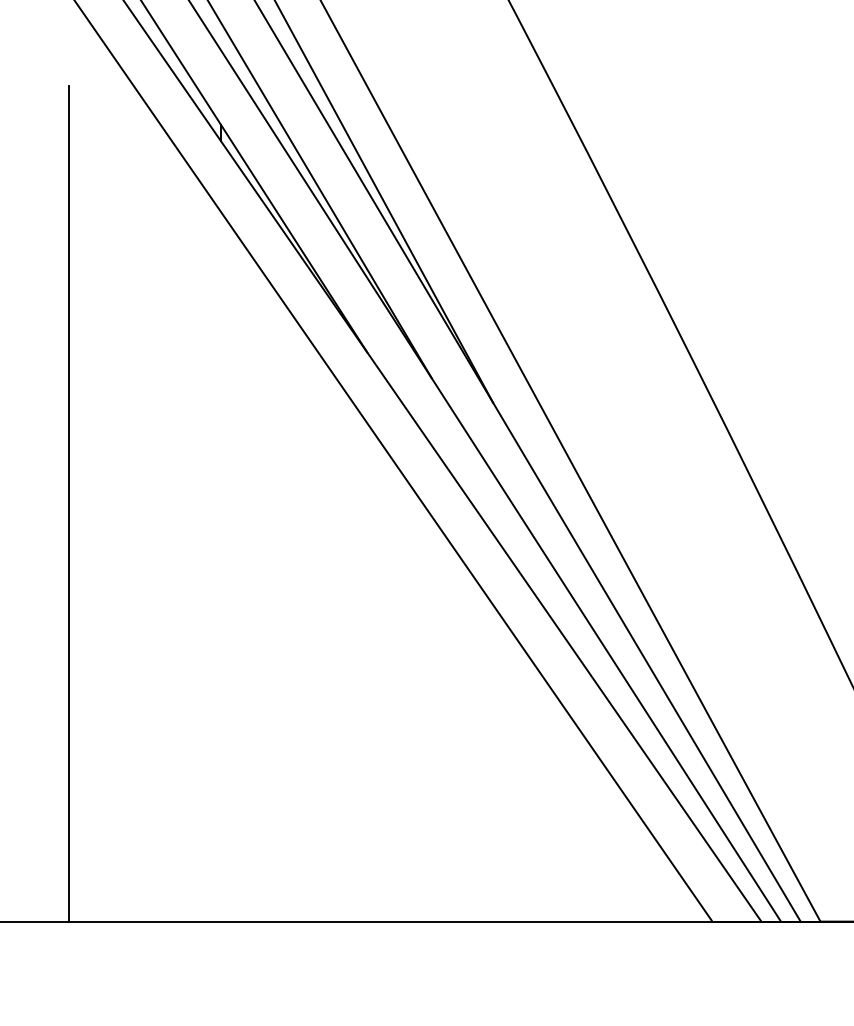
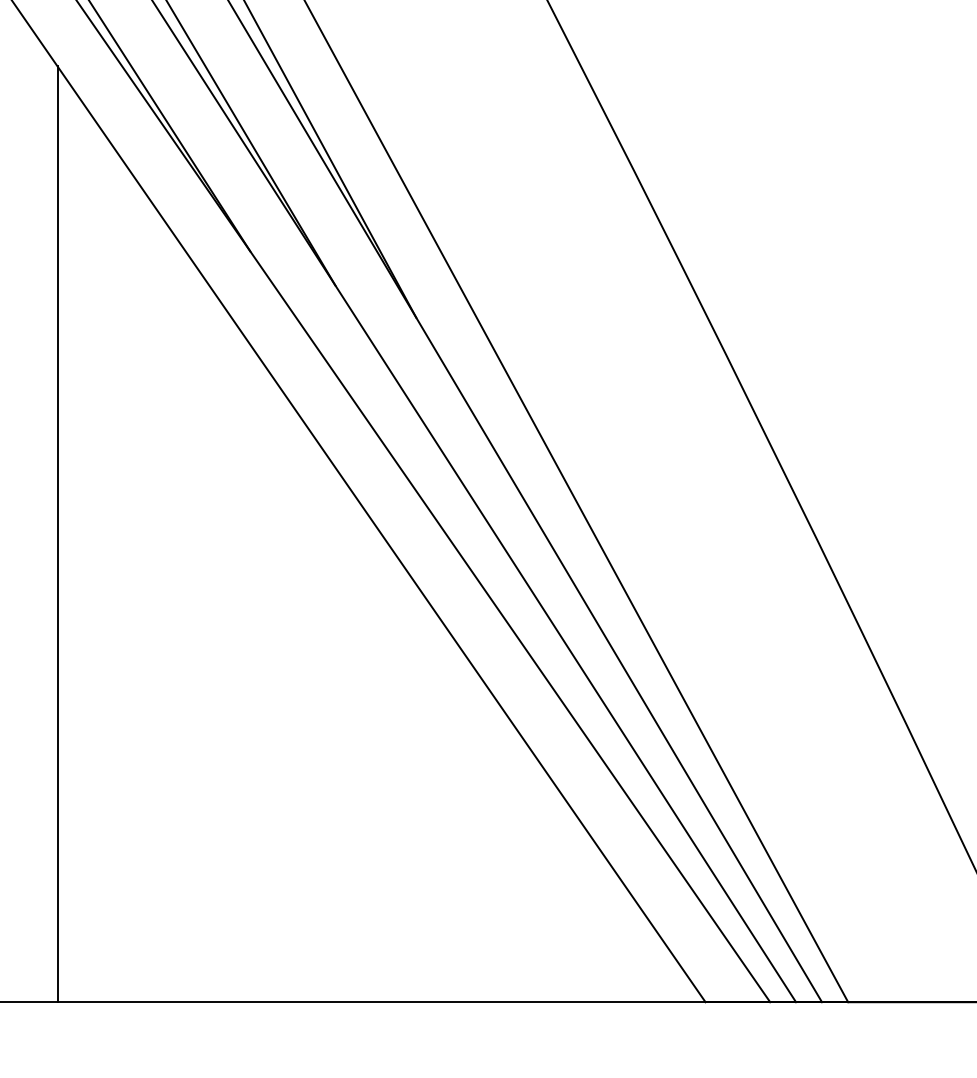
line: (221, 566) -> (57, 533), added

